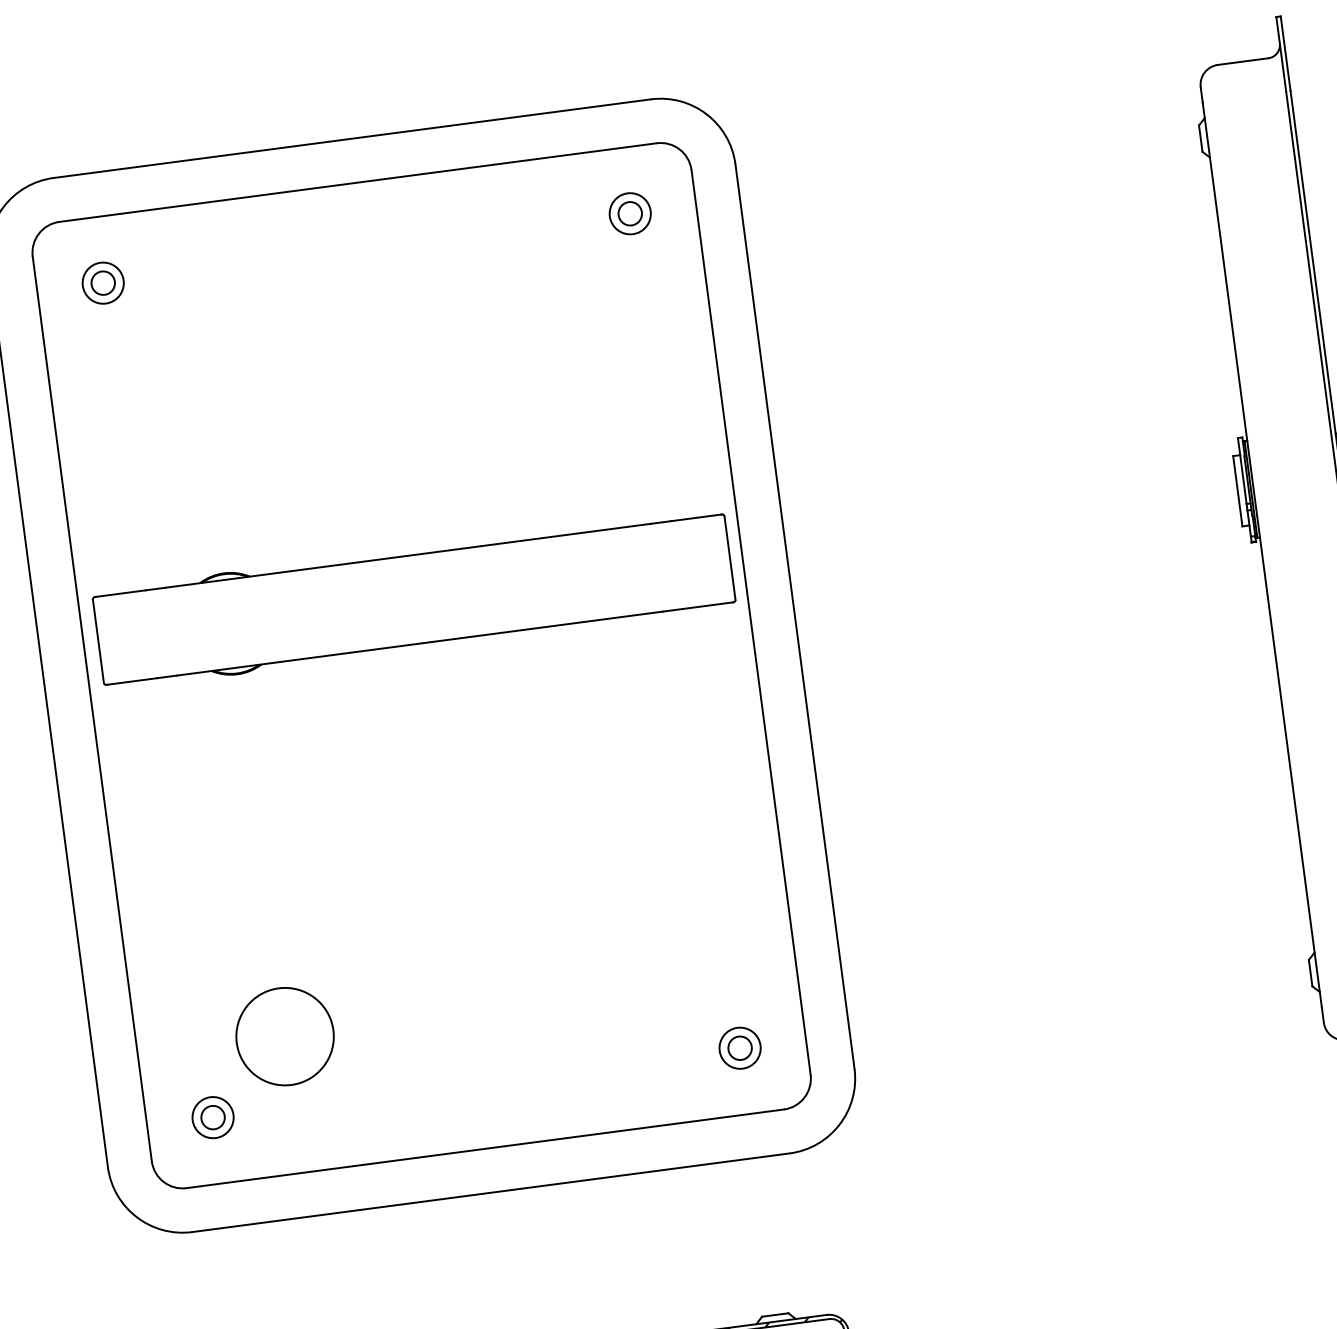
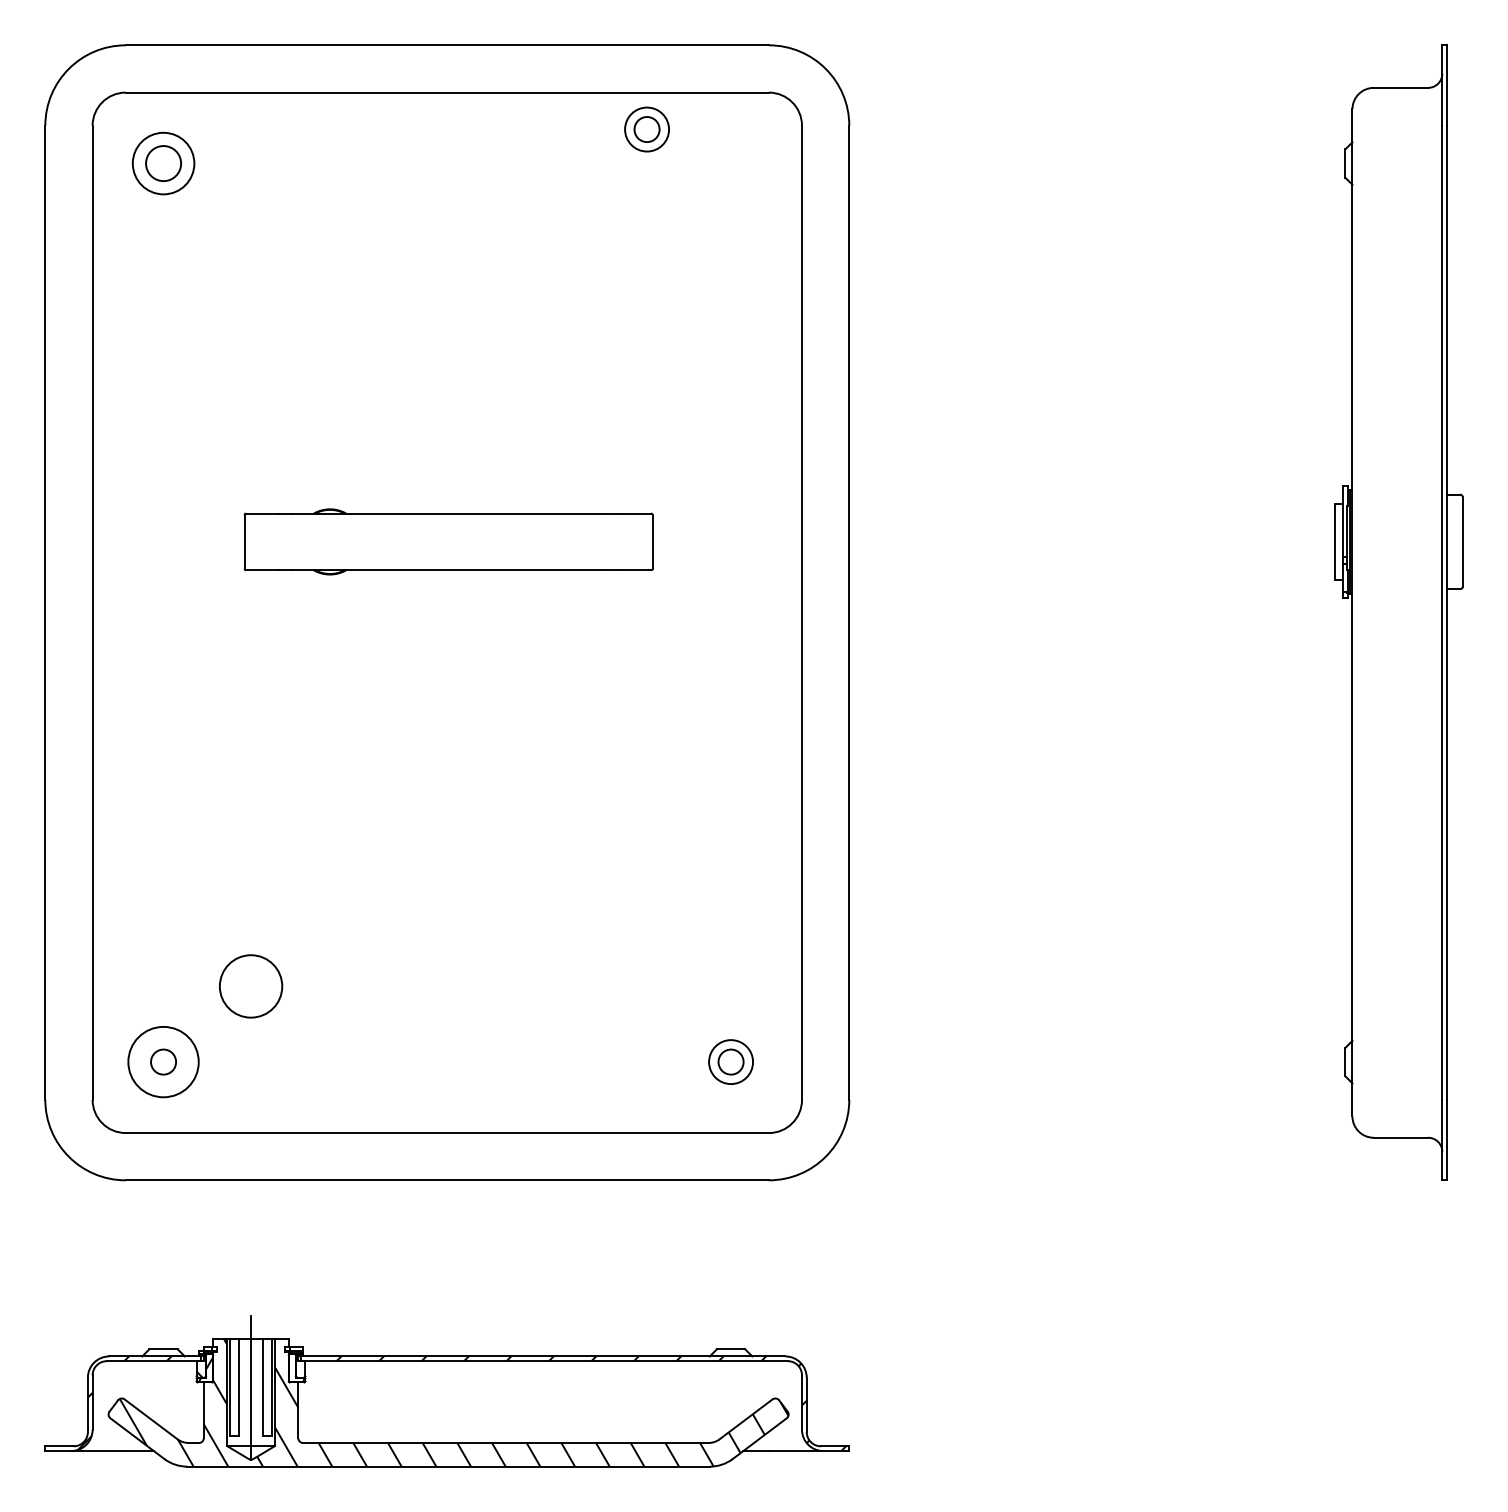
part: (629, 213) -> (646, 129), moved
part: (103, 283) -> (163, 163), size x1.4
part: (414, 599) -> (448, 541), size x0.6
circle: (285, 1036) -> (251, 986), size x0.6
circle: (213, 1118) -> (163, 1062), size x1.6

